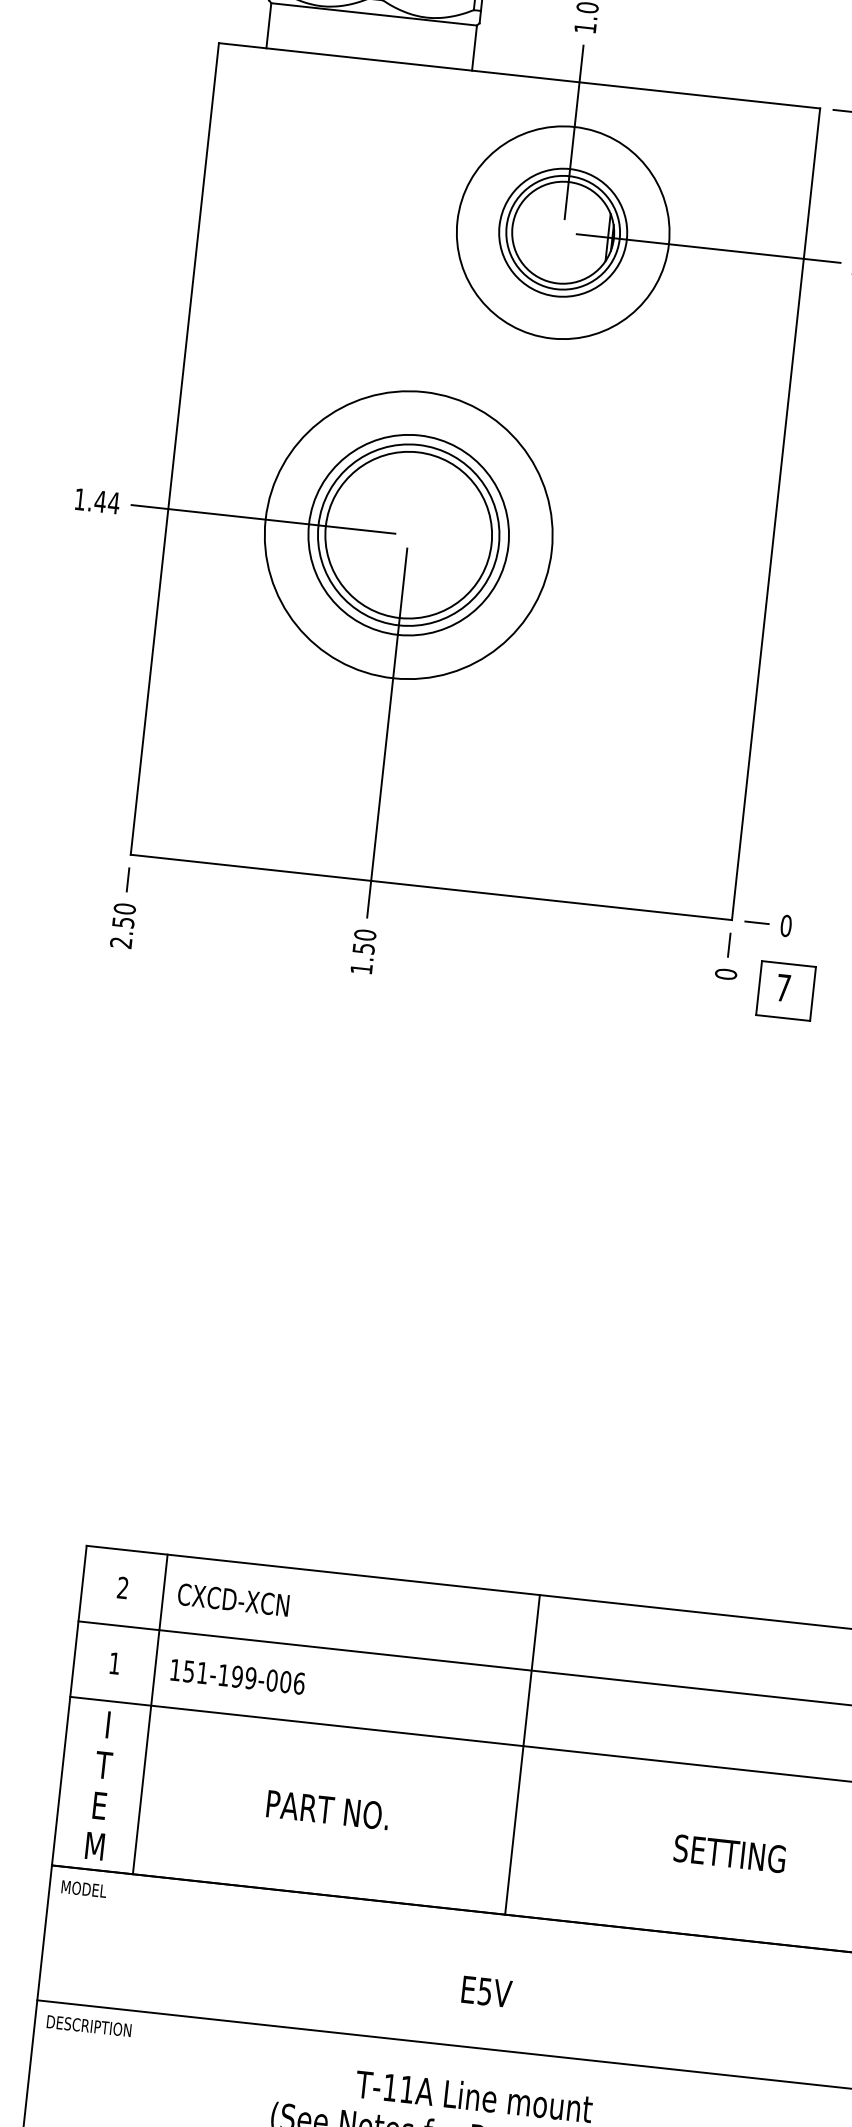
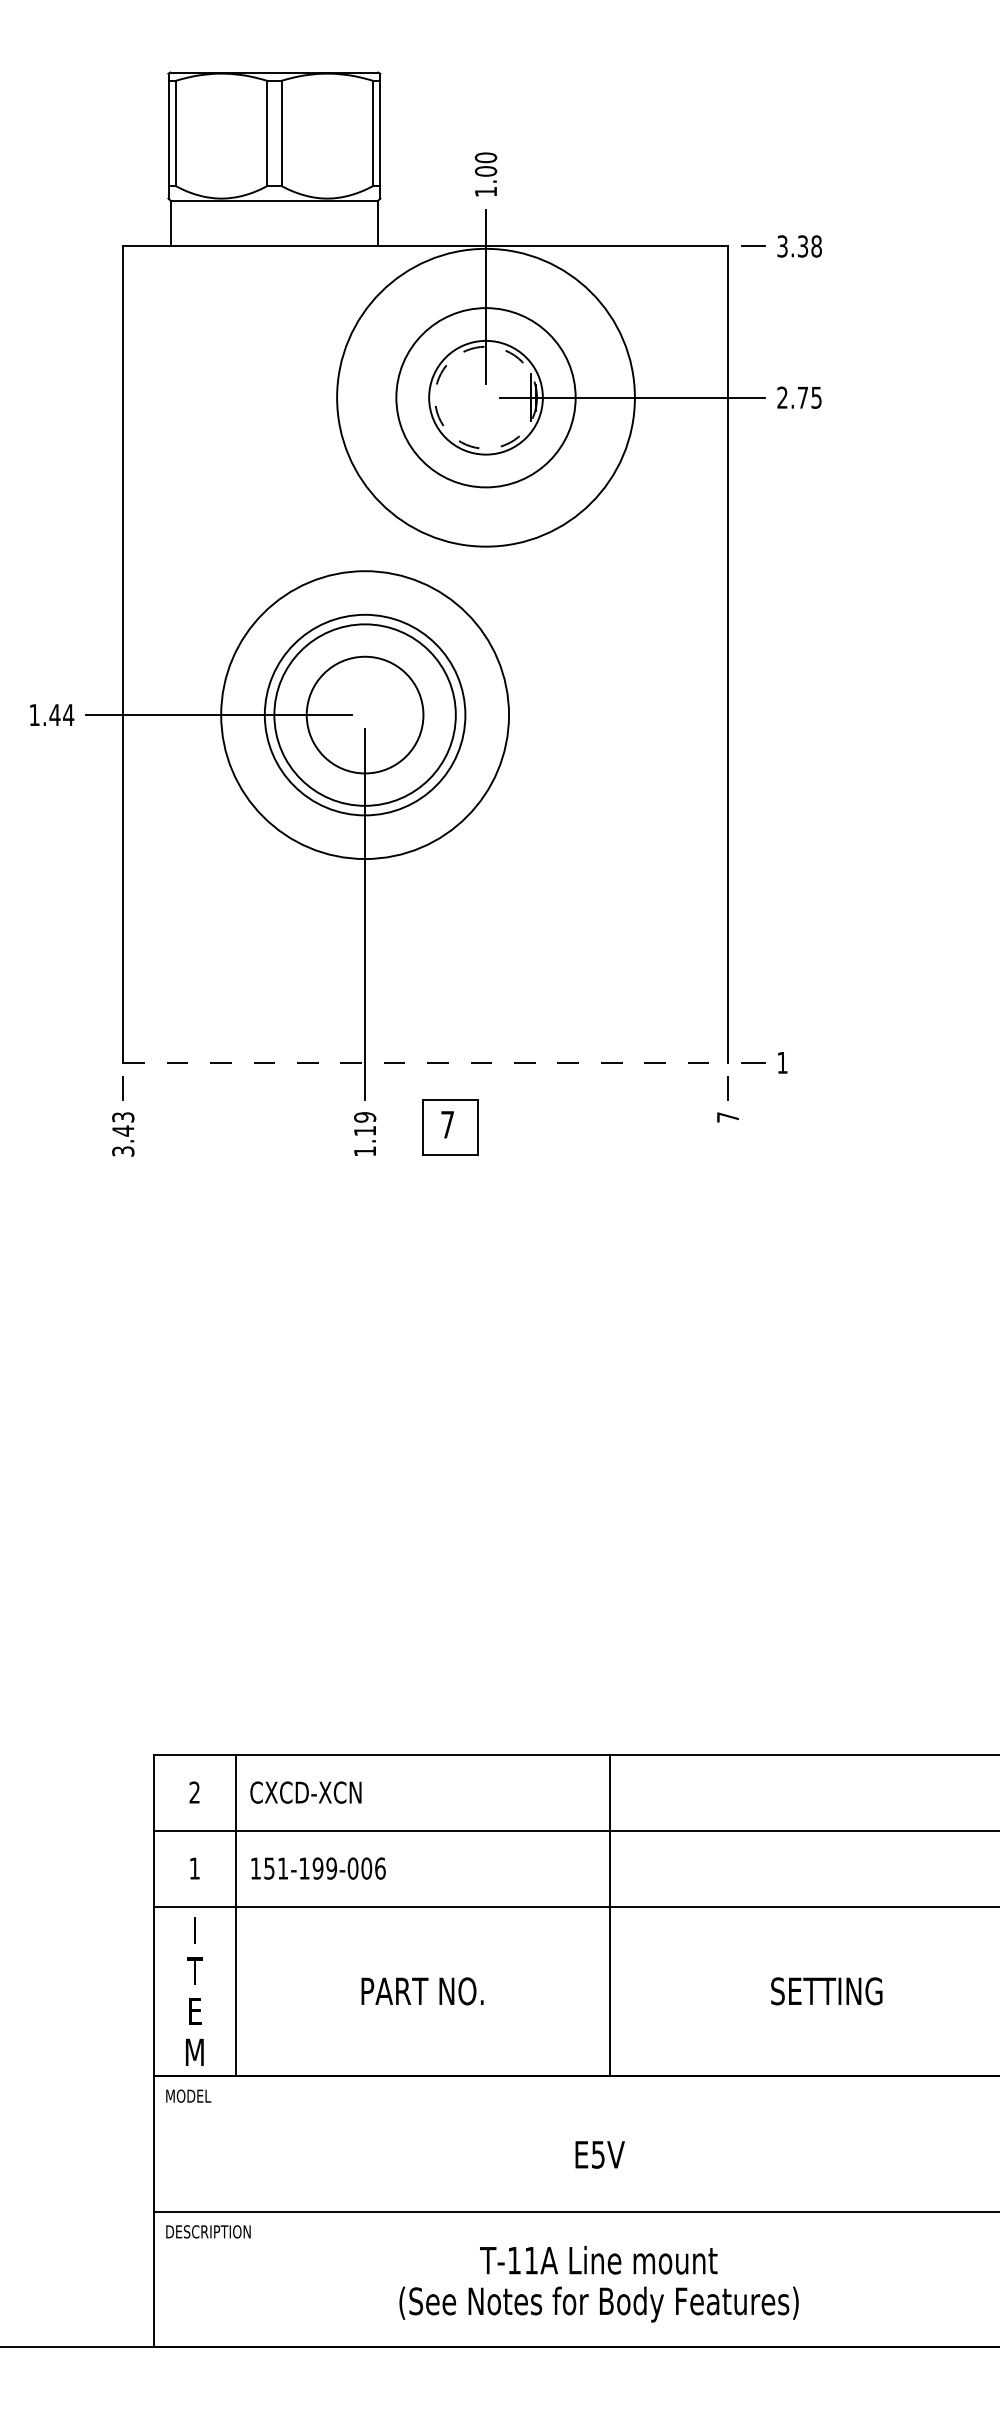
circle: (562, 232) -> (485, 397), size x1.4
circle: (562, 232) -> (485, 397), size x1.4
circle: (563, 232) -> (486, 397), solid -> dashed
circle: (408, 534) -> (364, 714), size x0.7
line: (432, 887) -> (426, 1062), solid -> dashed
text: (786, 925) -> (782, 1062), 0 -> 1
text: (123, 926) -> (123, 1134), 2.50 -> 3.43
text: (364, 942) -> (365, 1124), 1.50 -> 1.19
text: (725, 974) -> (727, 1117), 0 -> 7
part: (786, 990) -> (450, 1127), moved

